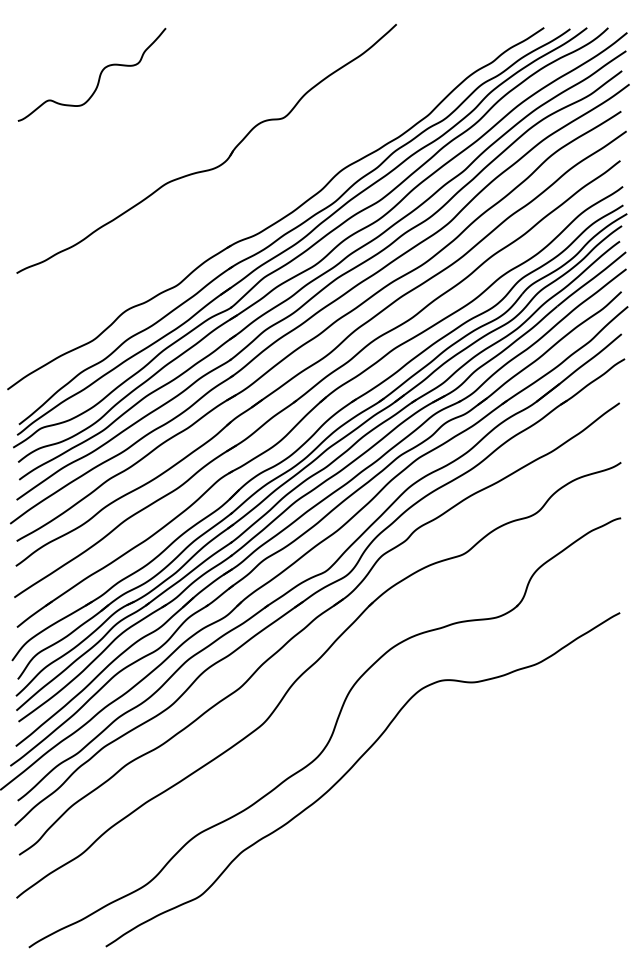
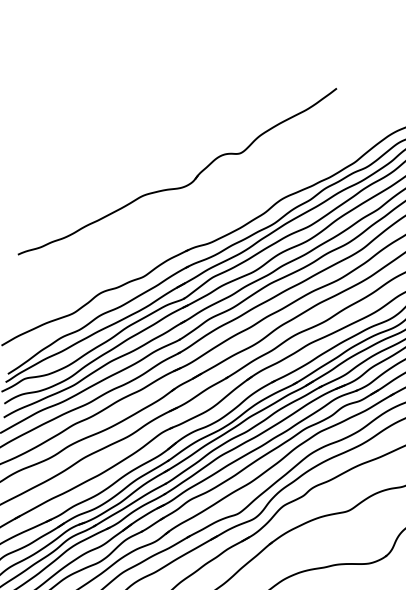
curve: (98, 77) -> (97, 106), removed

